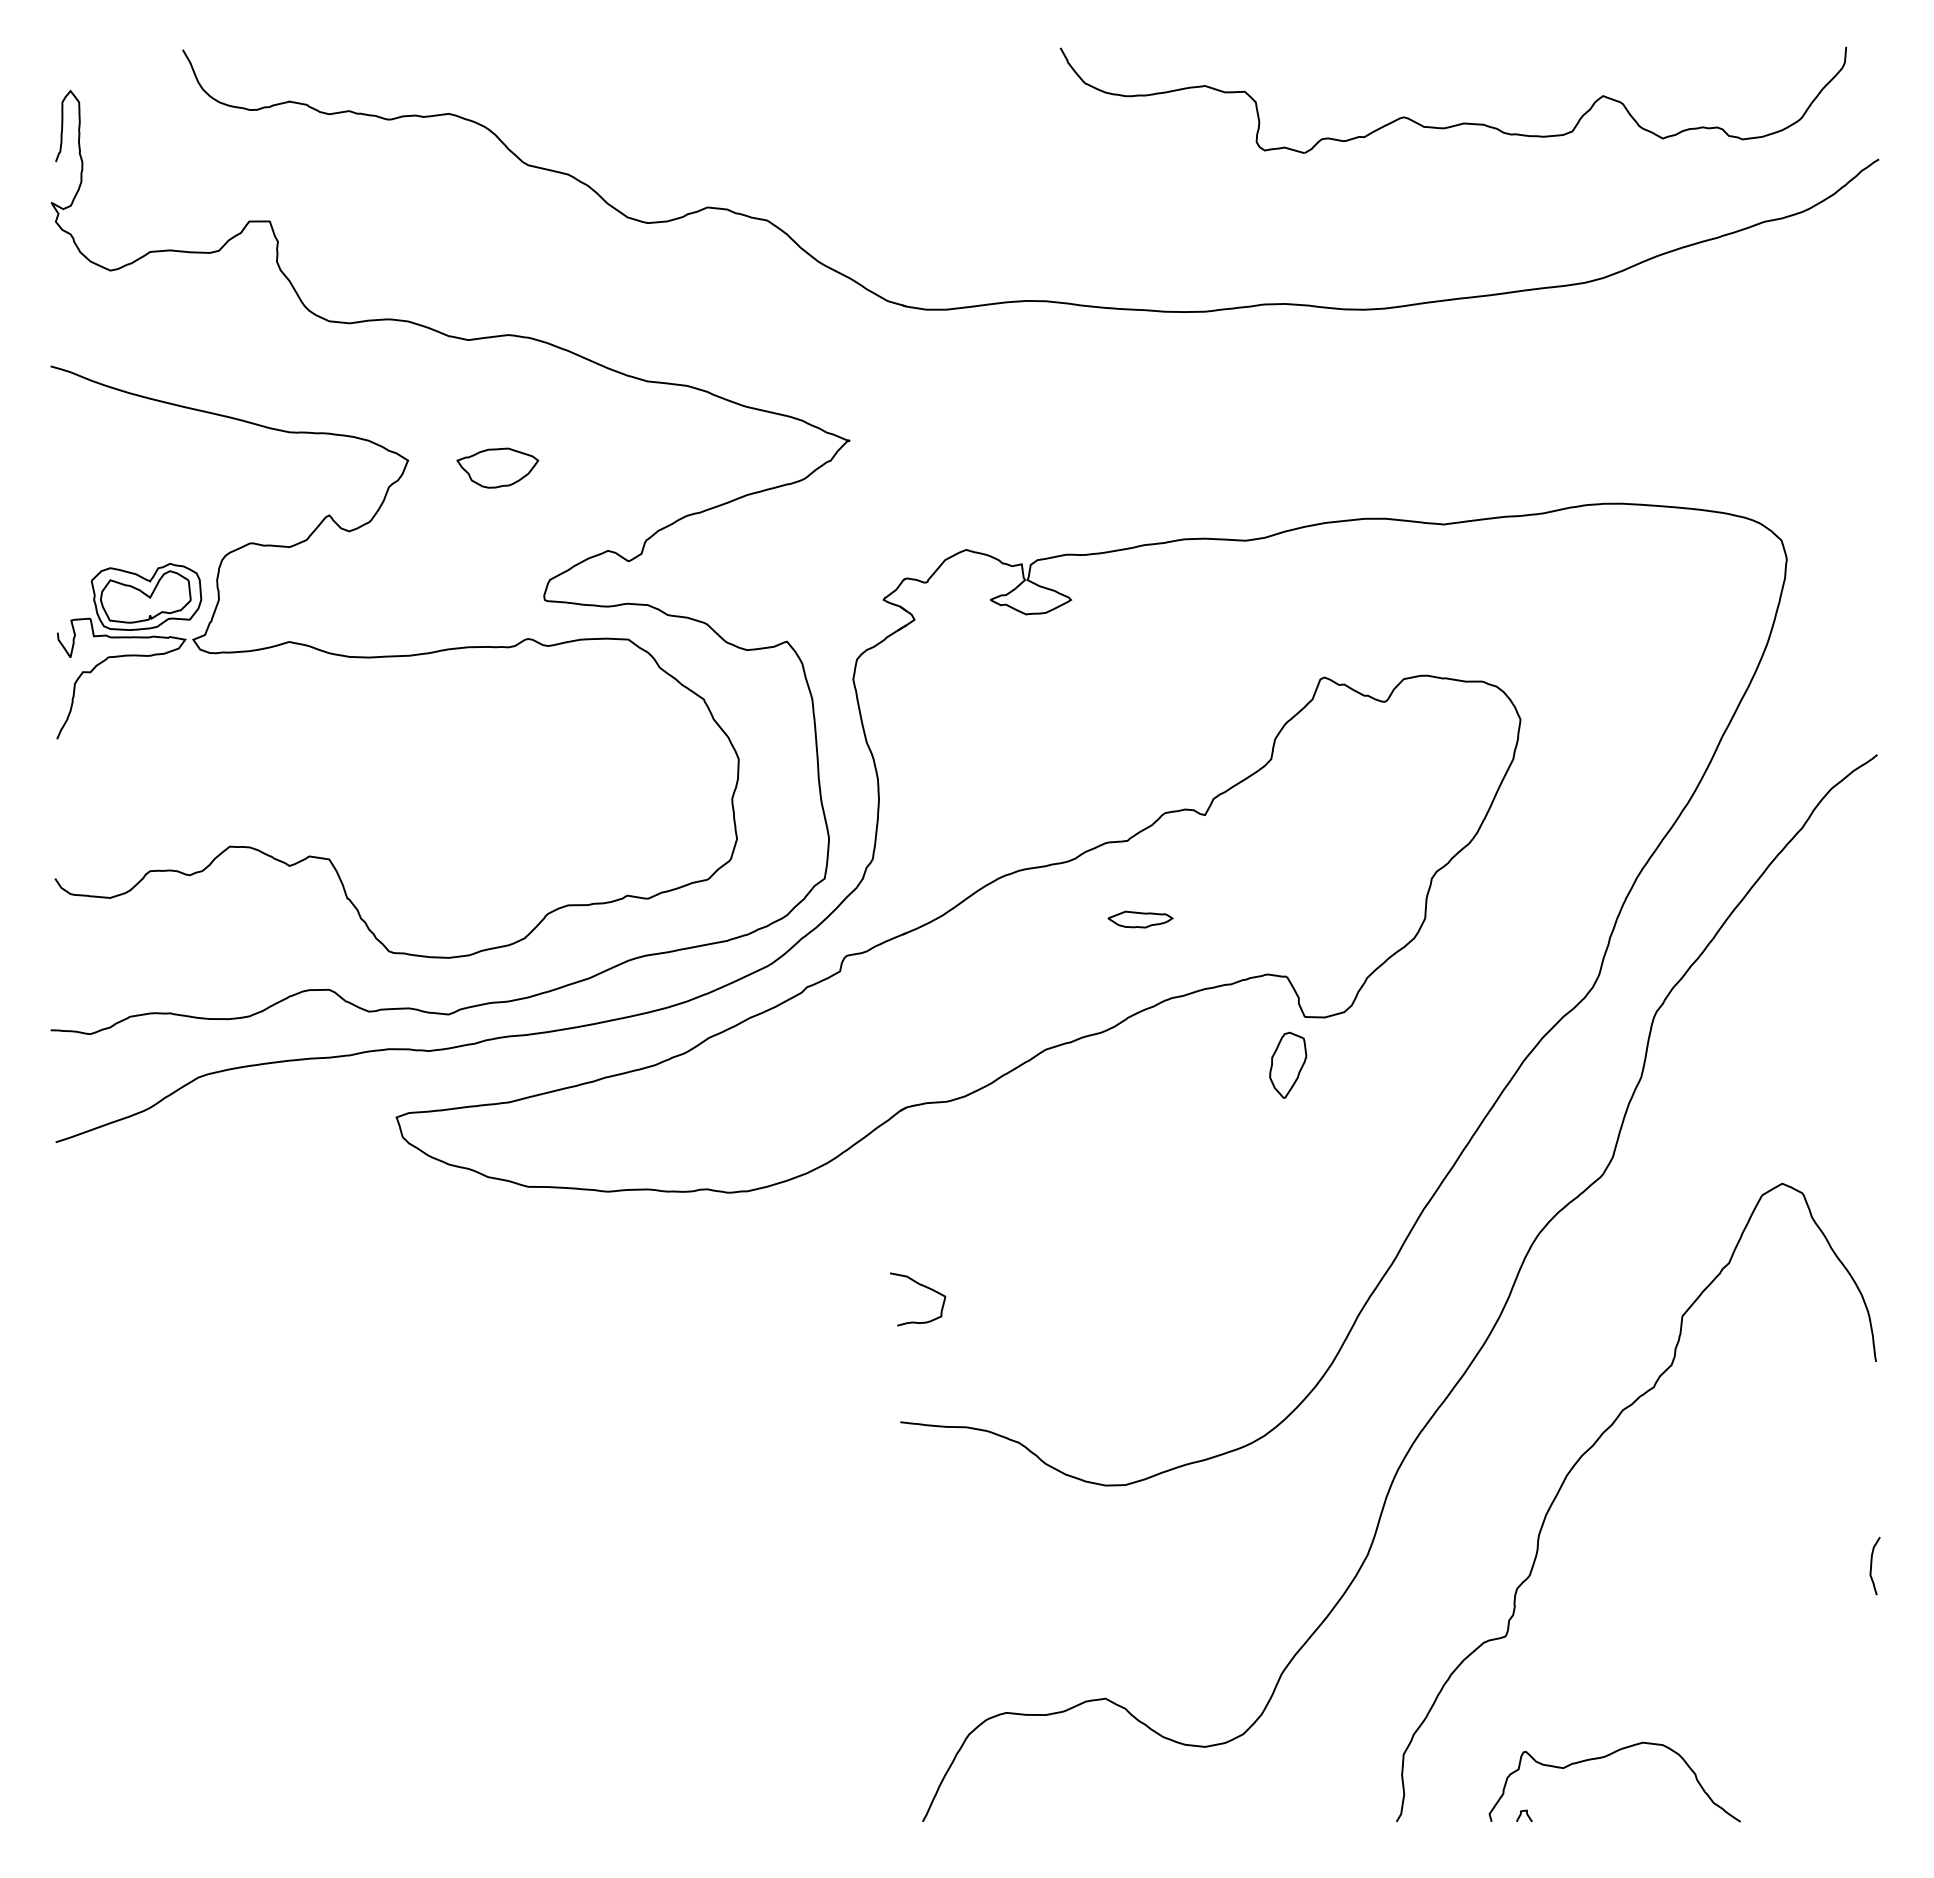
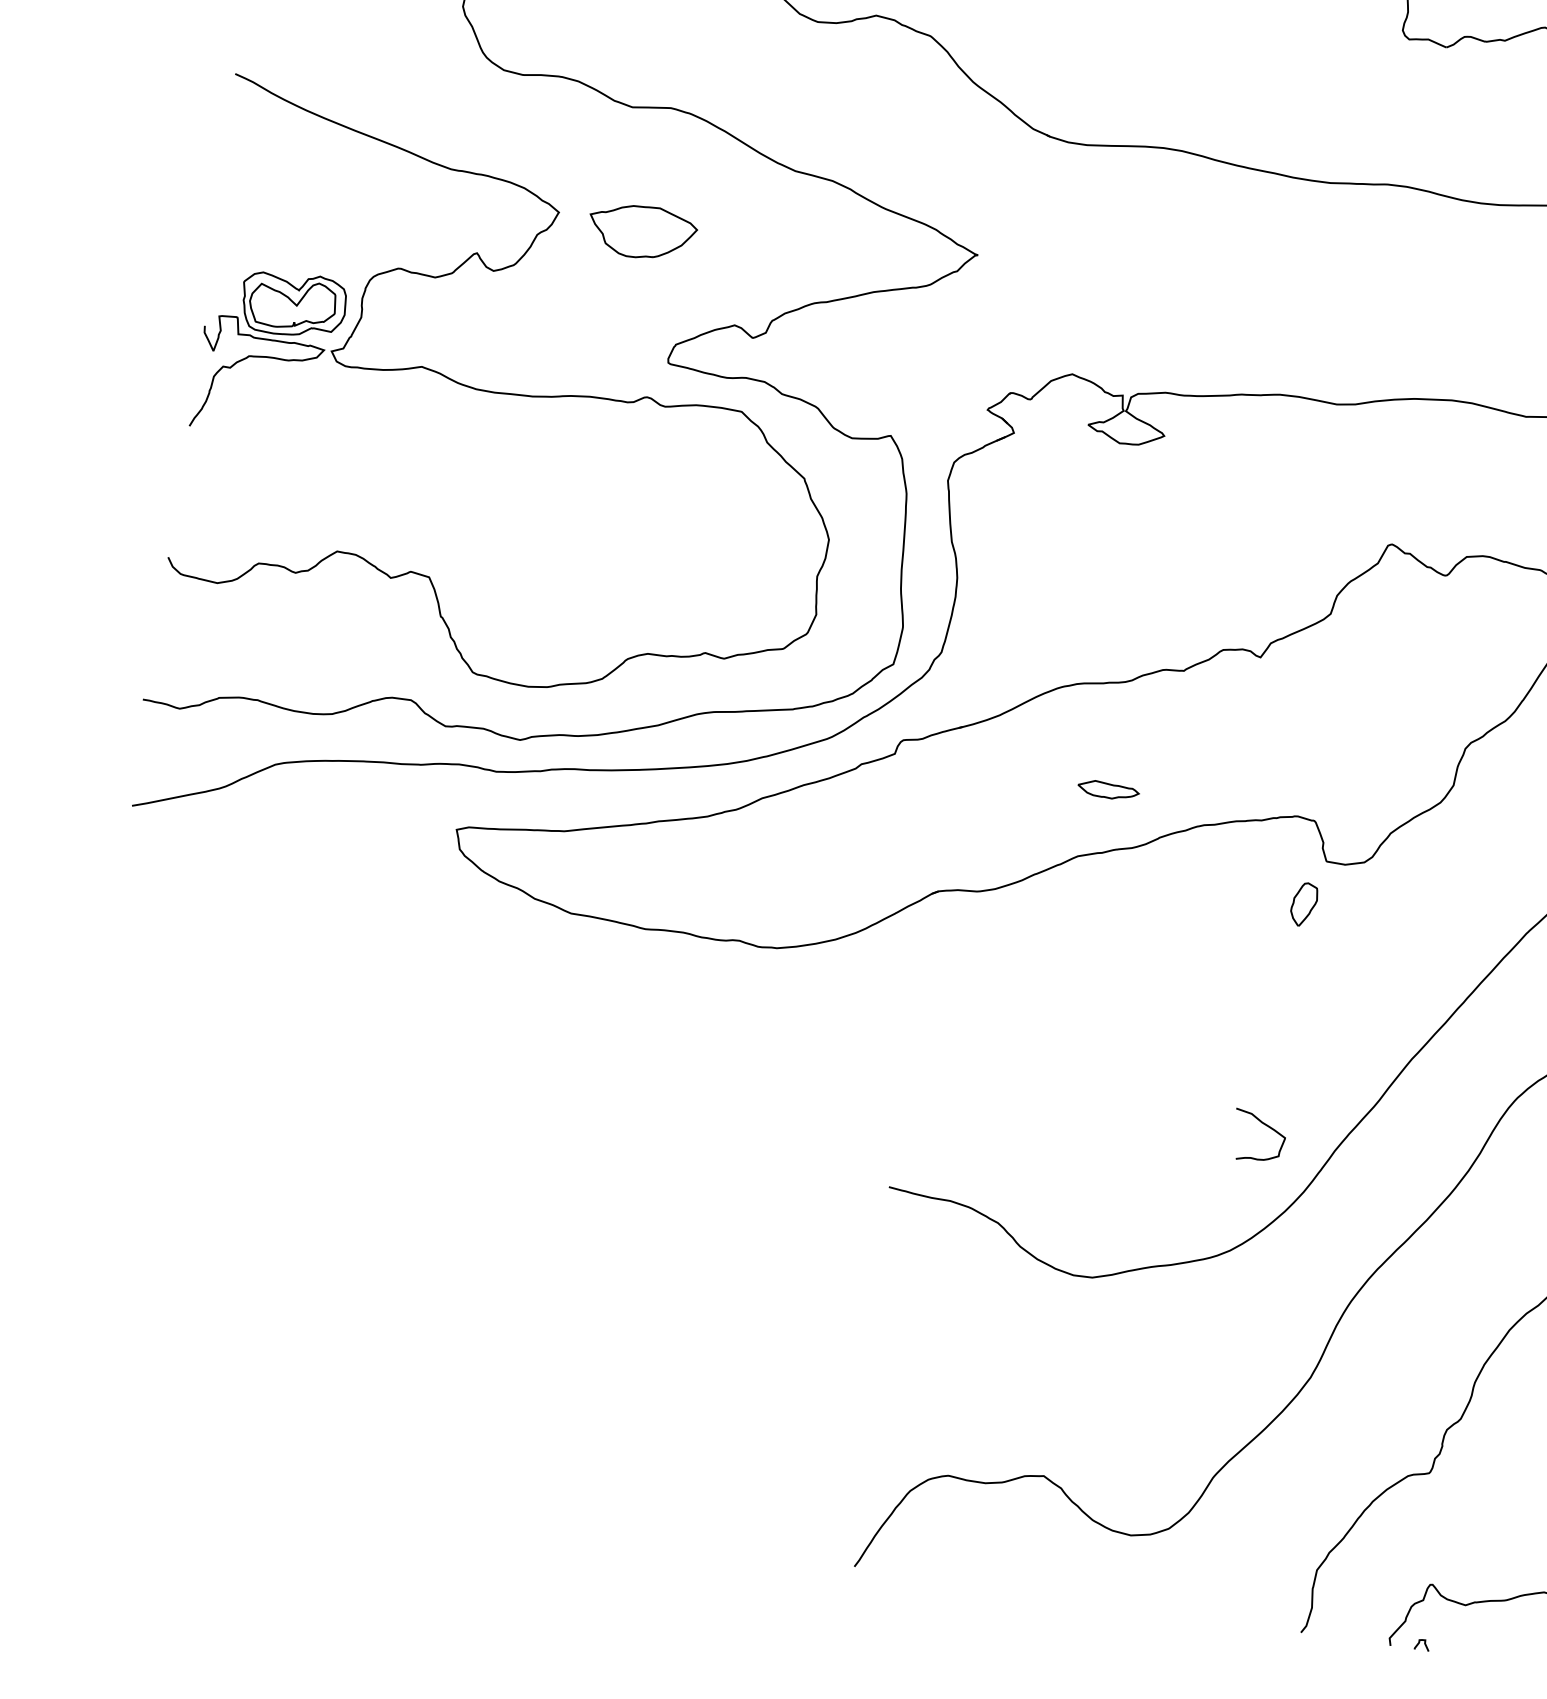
part: (497, 467) -> (642, 231), size x1.4
part: (1140, 919) -> (1108, 790), moved
part: (1288, 1064) -> (1304, 904), size x0.7
curve: (924, 1287) -> (1266, 1126), moved

